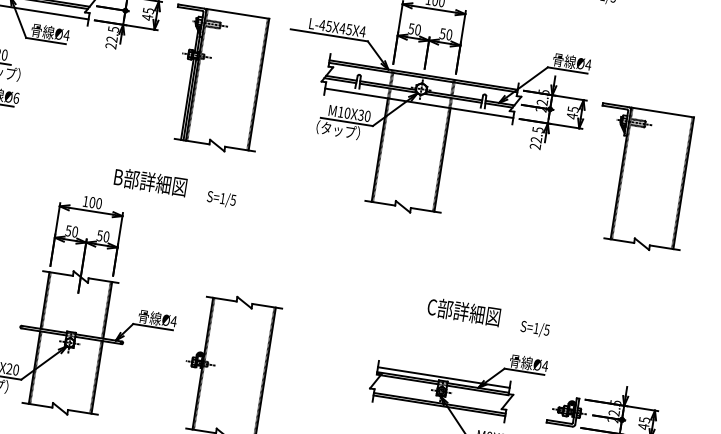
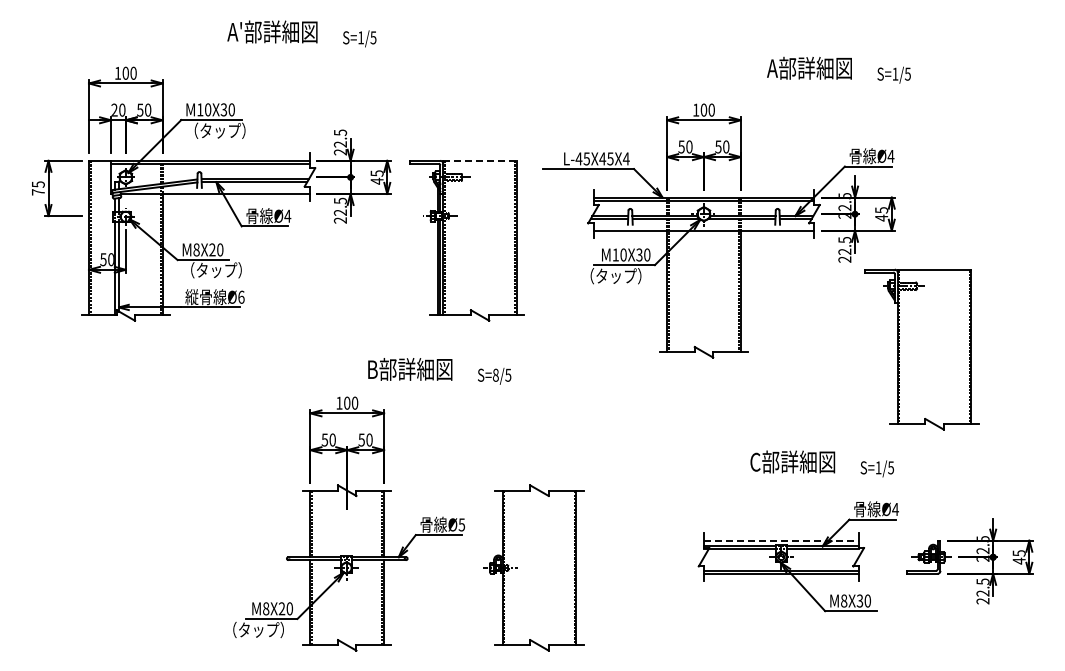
line: (238, 13) -> (480, 160), solid -> dashed
part: (640, 178) -> (921, 349), moved
text: (222, 197) -> (495, 374), S=1/5 -> S=8/5
text: (173, 321) -> (461, 524), Ø4 -> Ø5
line: (443, 377) -> (781, 540), solid -> dashed

